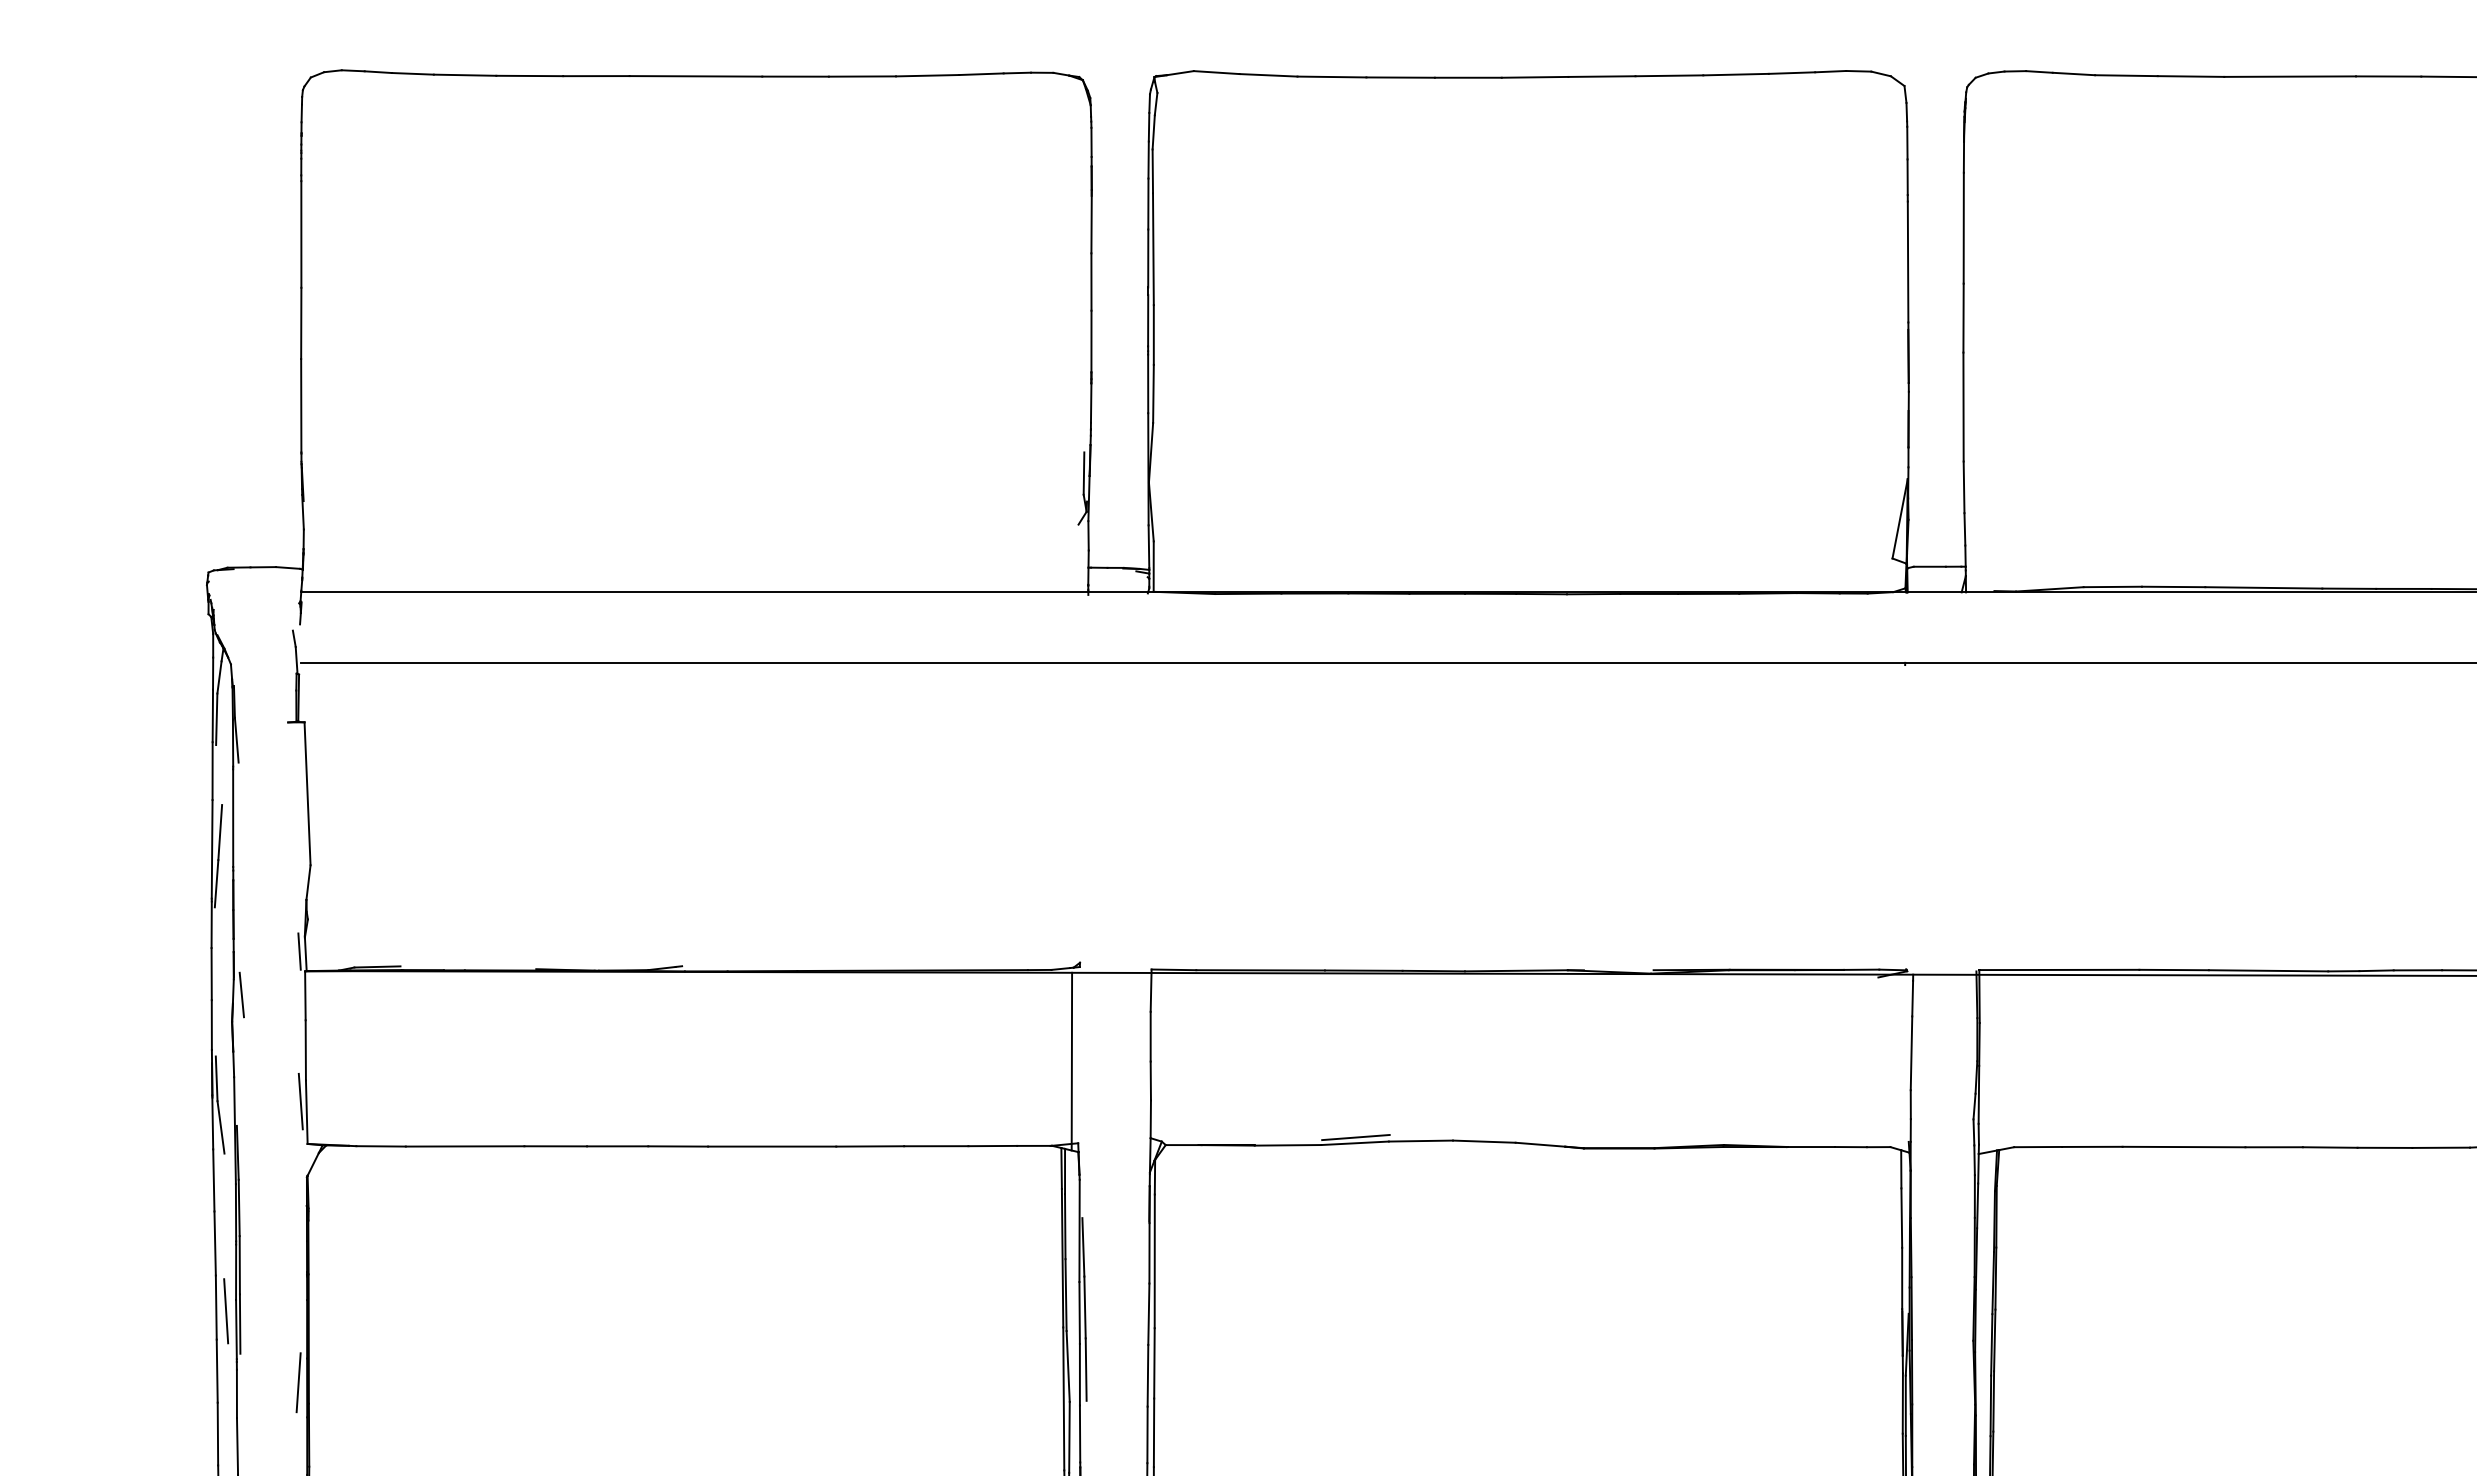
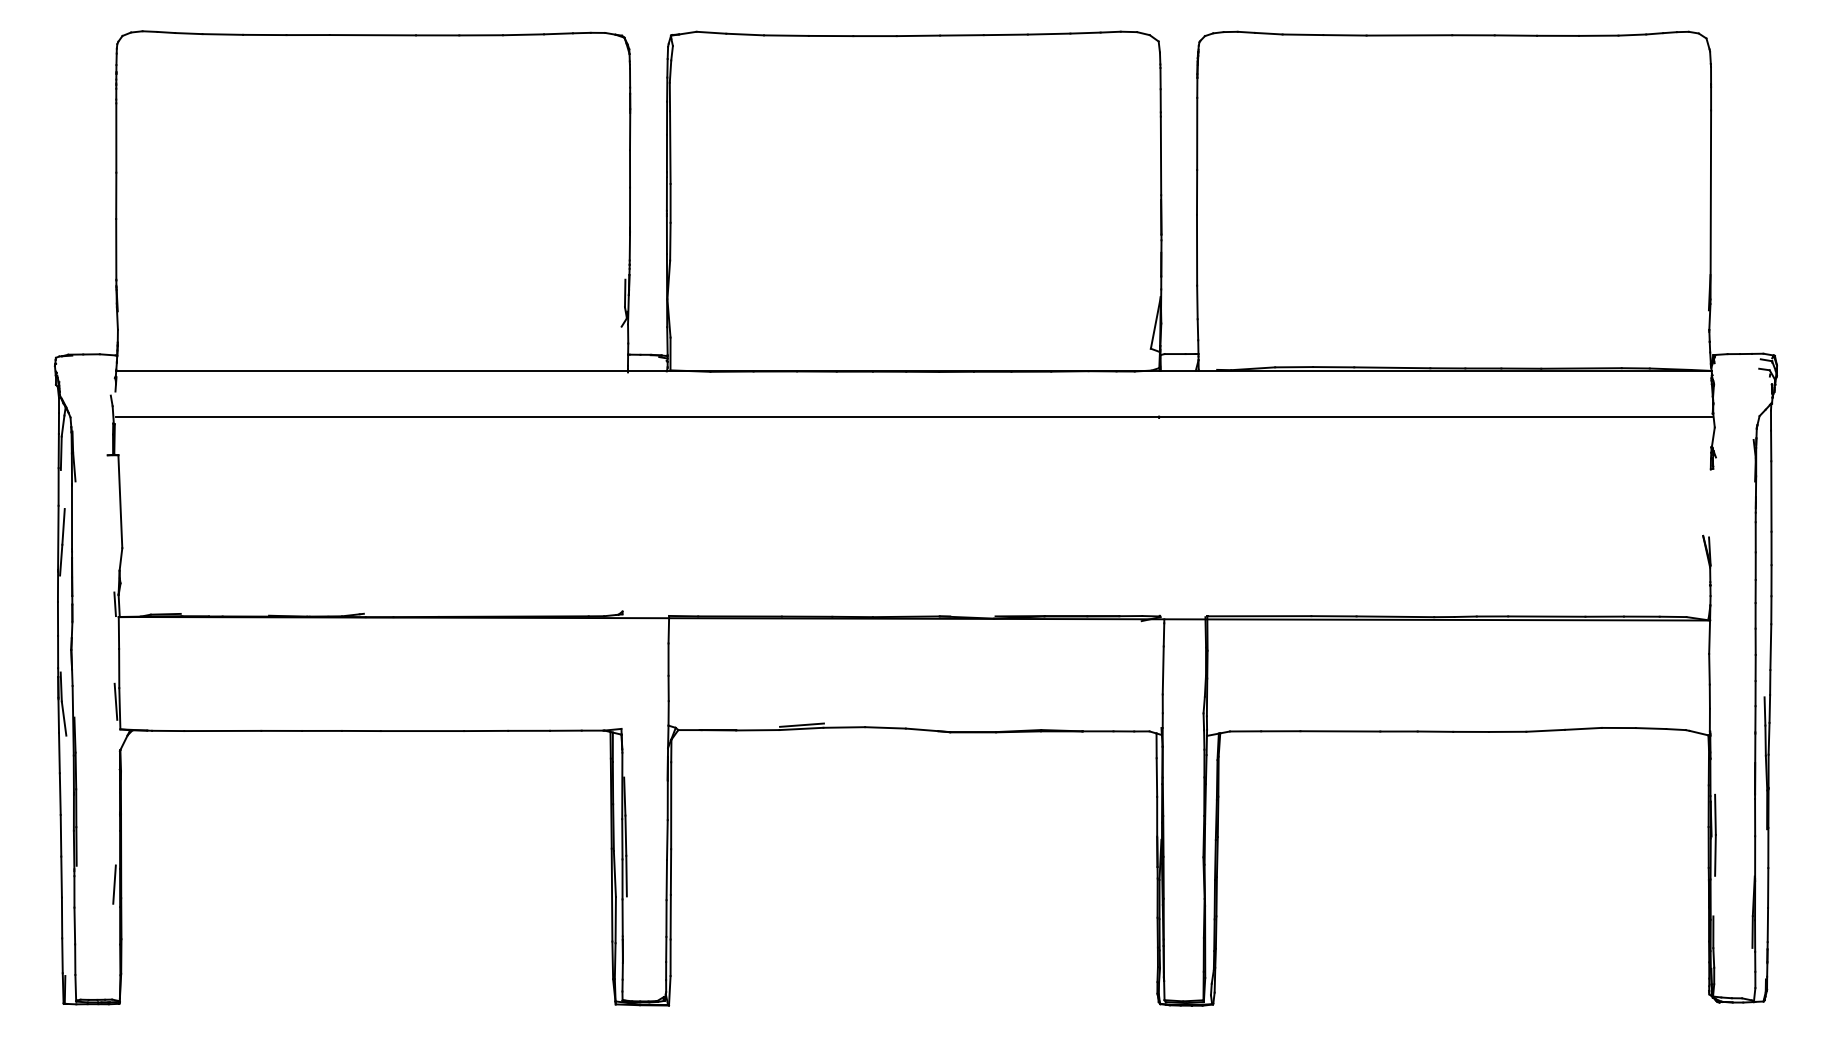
line: (241, 994) -> (77, 632), removed
line: (1072, 1061) -> (617, 675), removed
line: (226, 1310) -> (67, 837), removed

